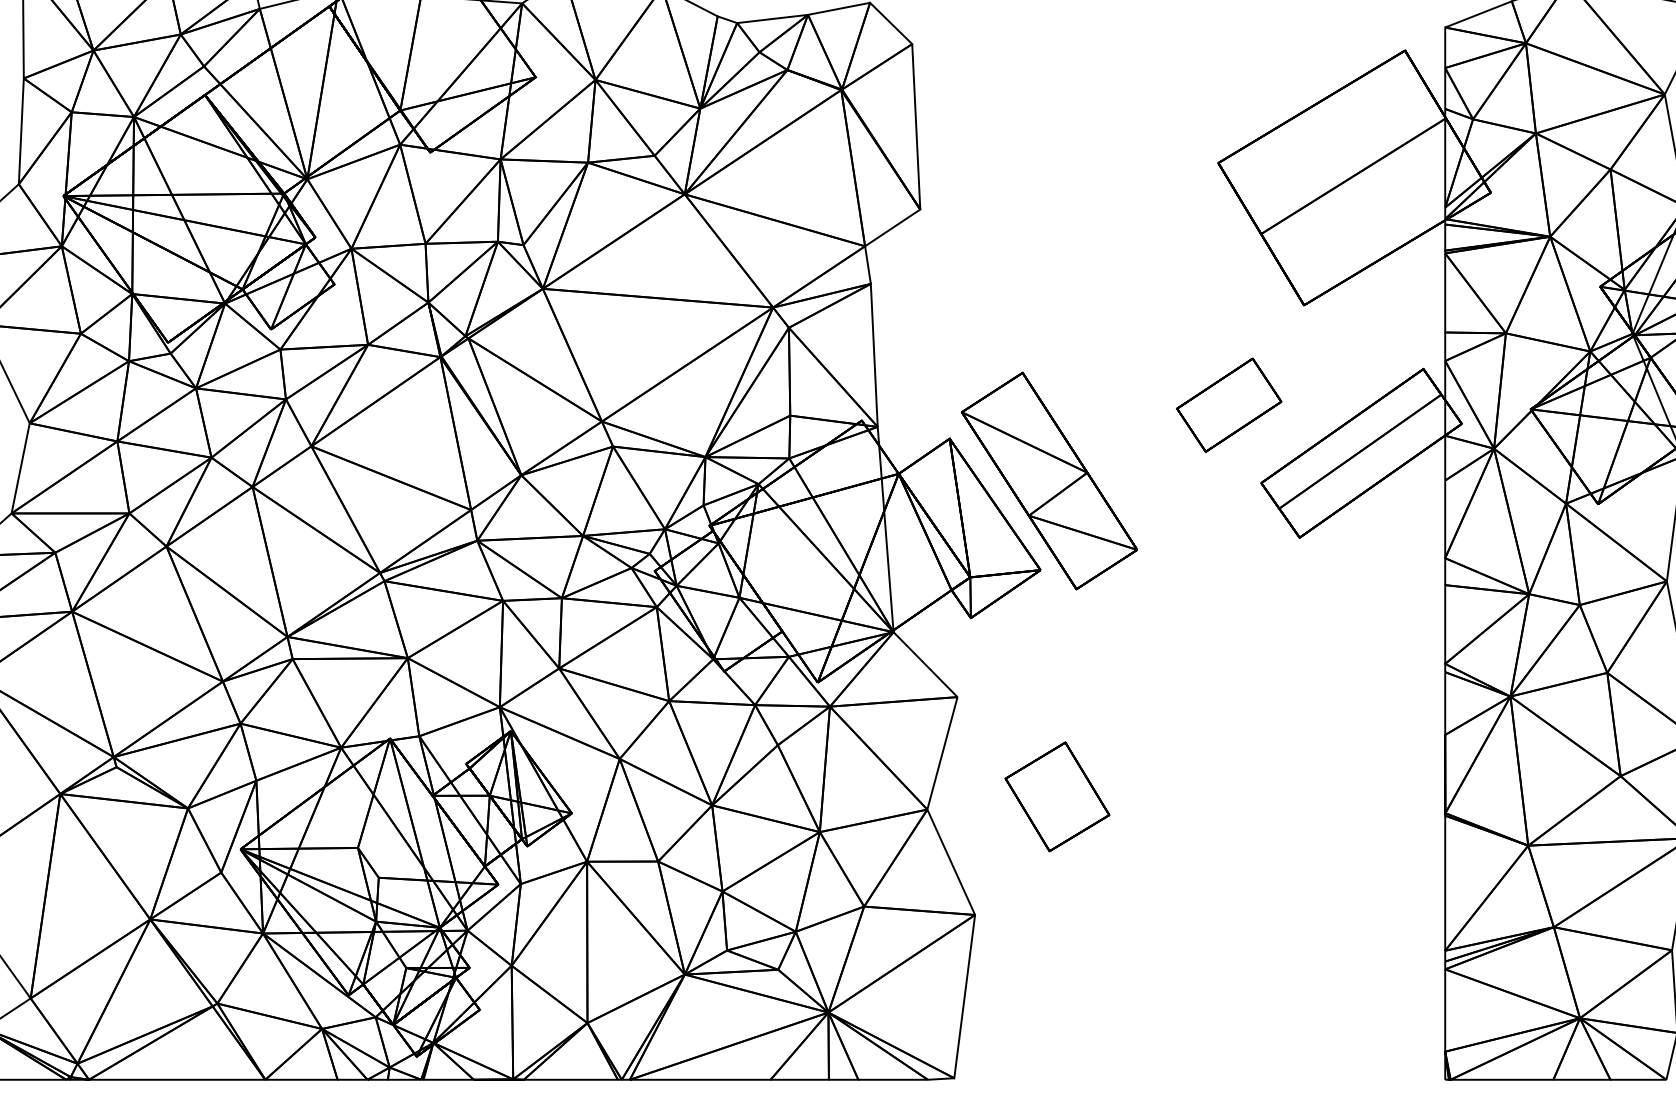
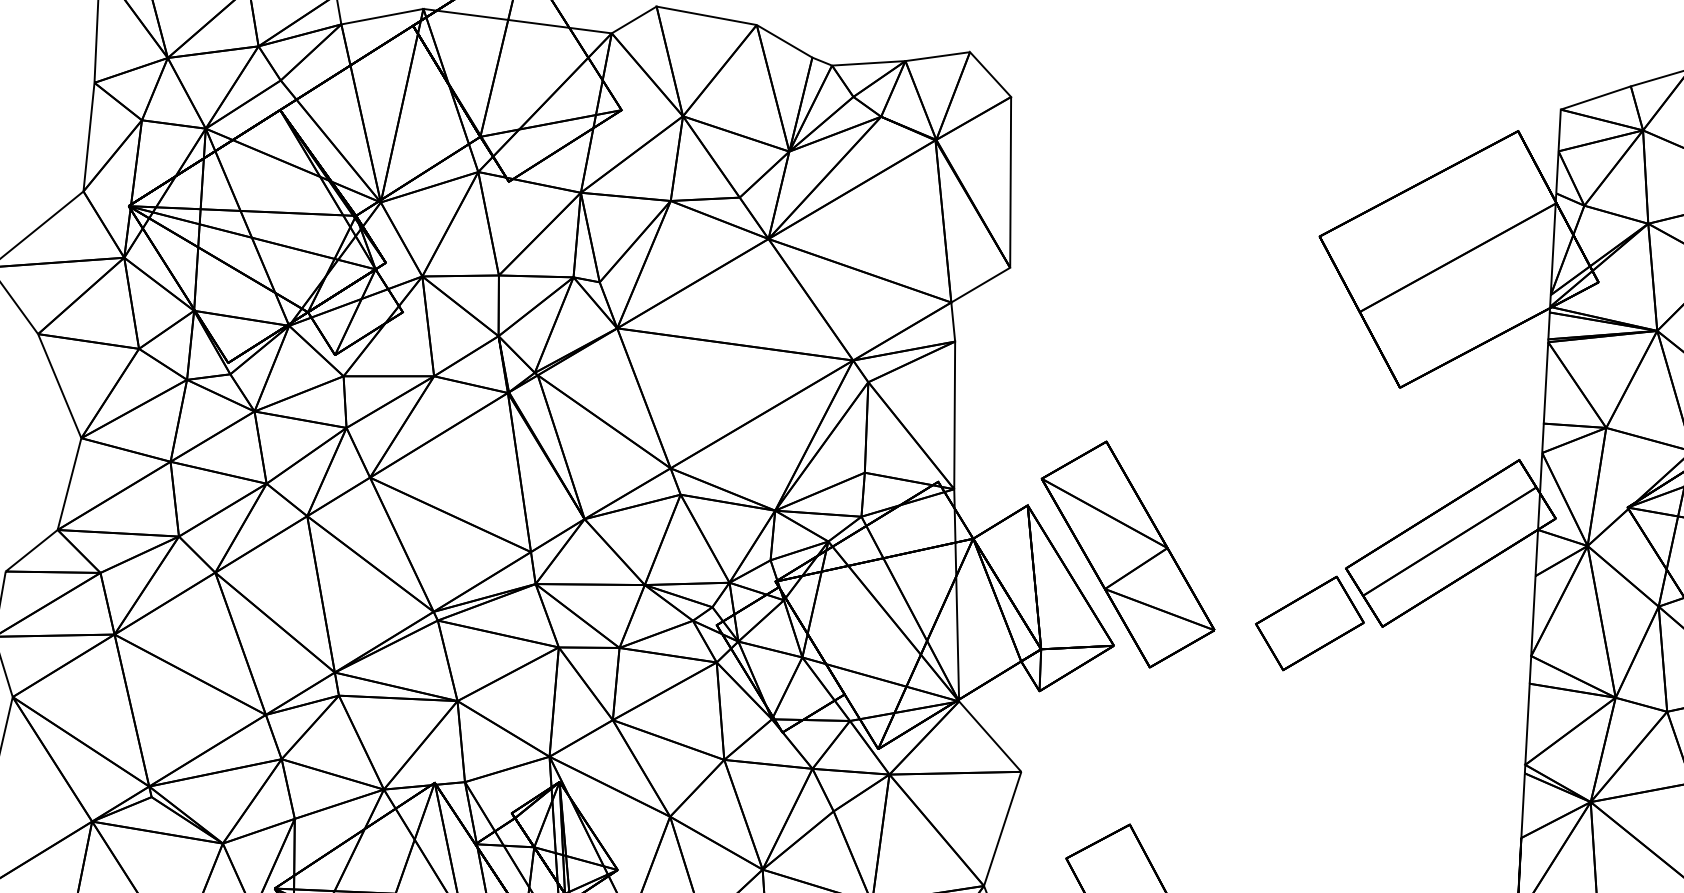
part: (1229, 404) -> (1310, 622), moved

